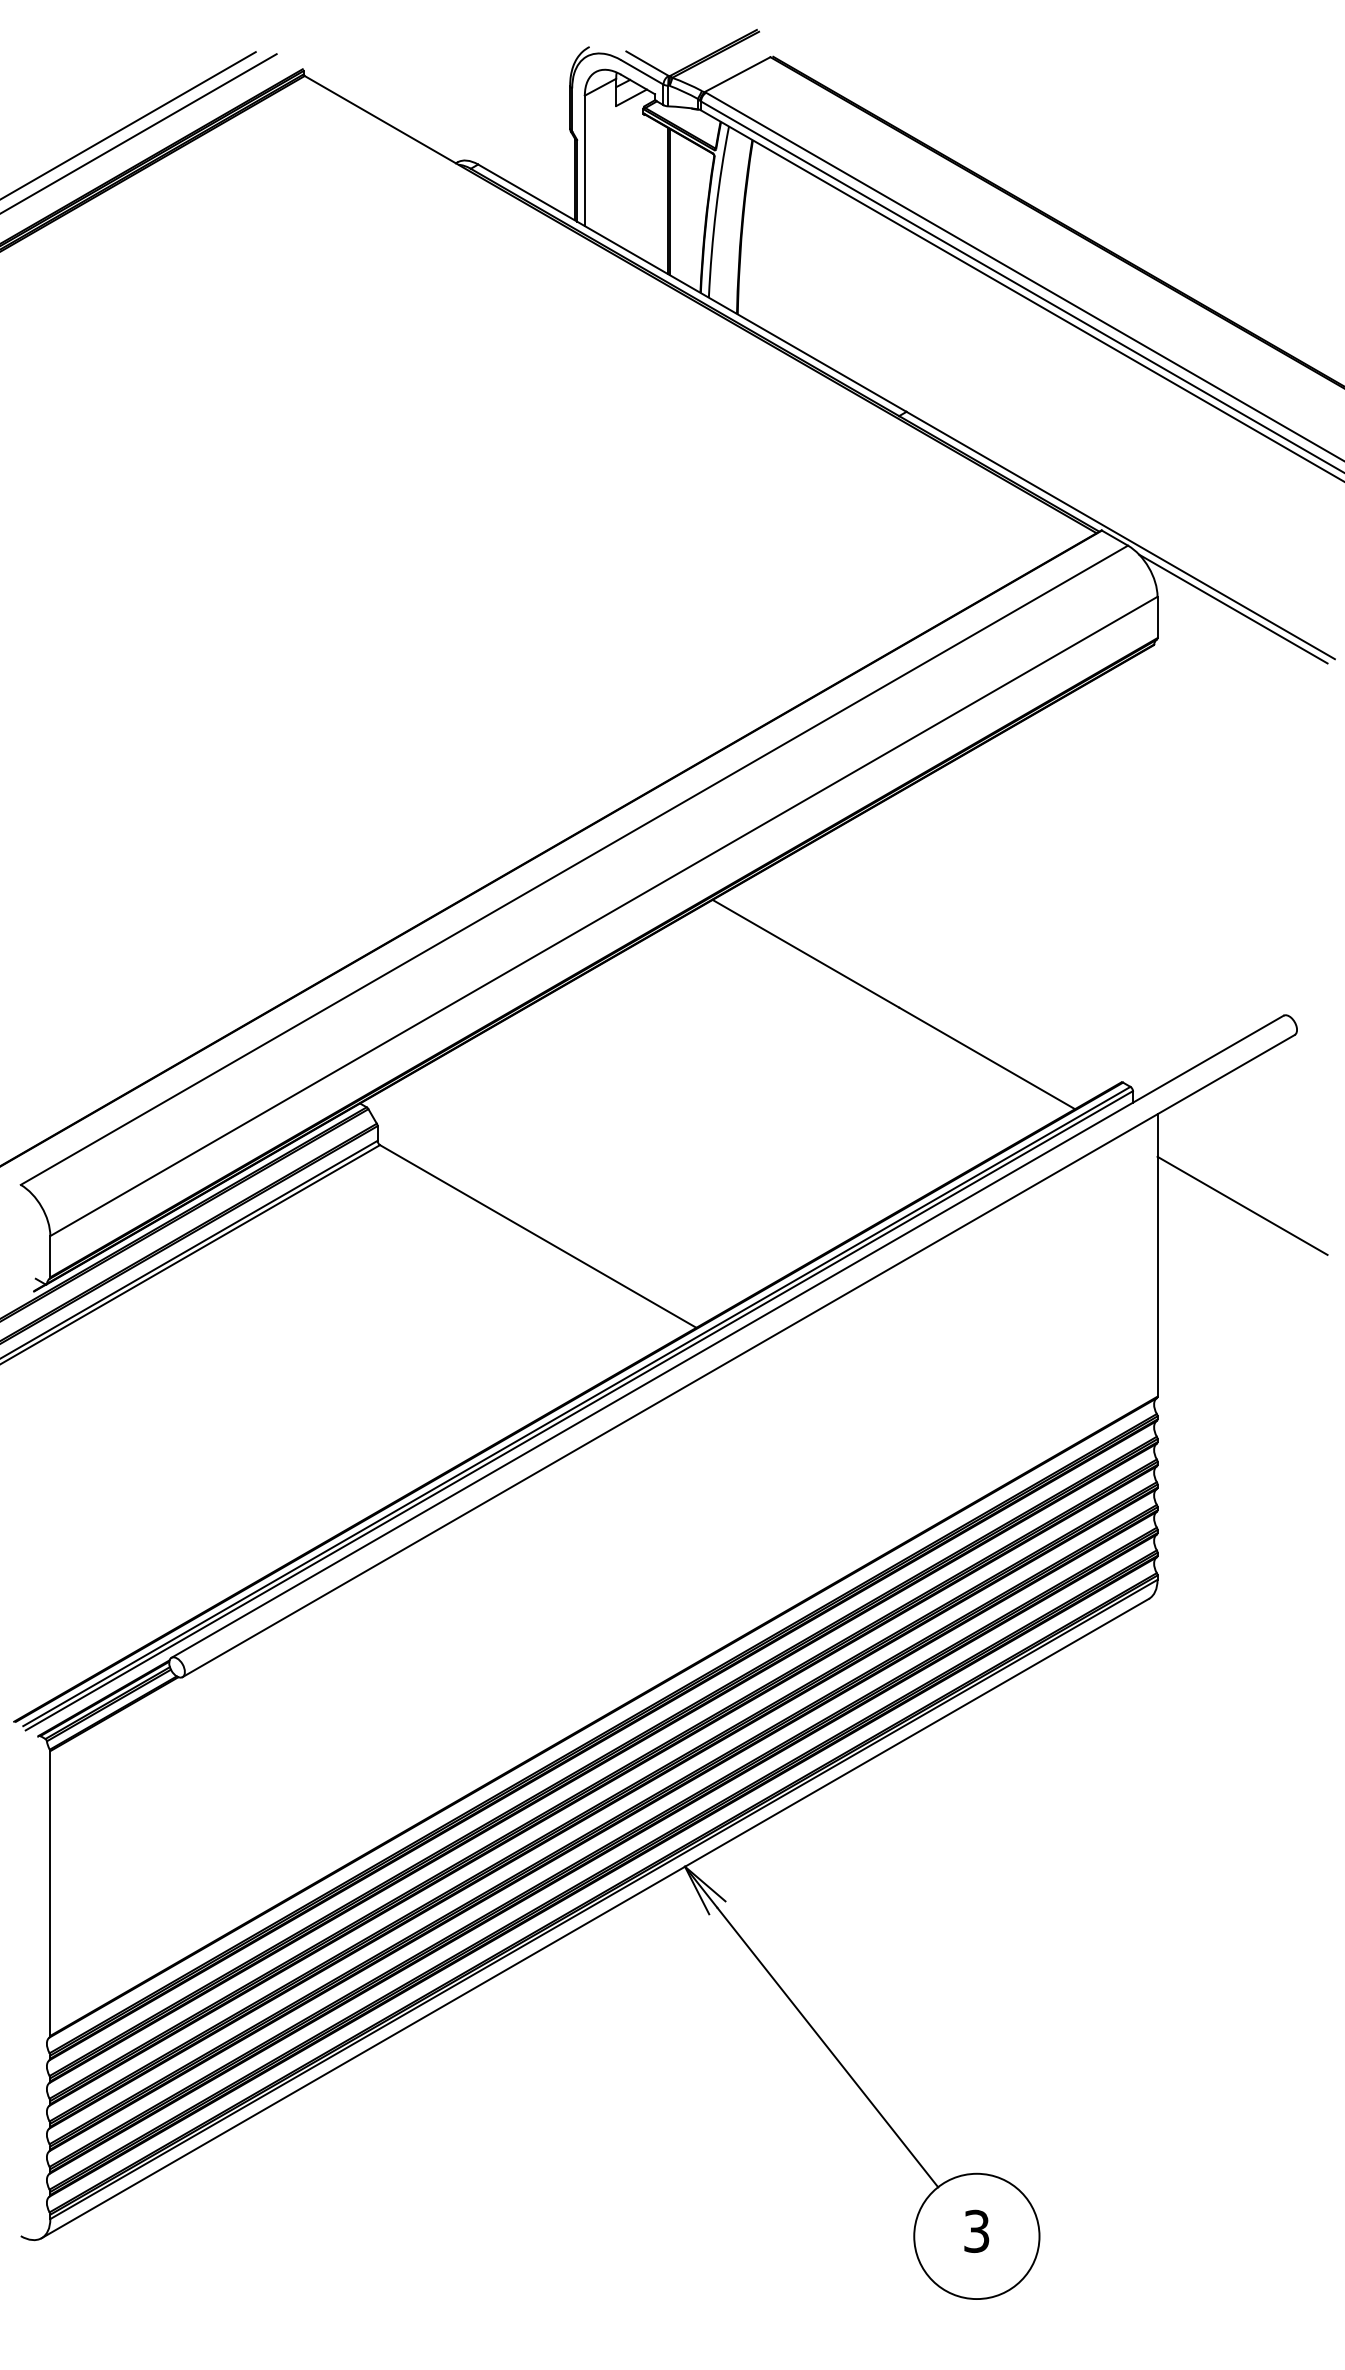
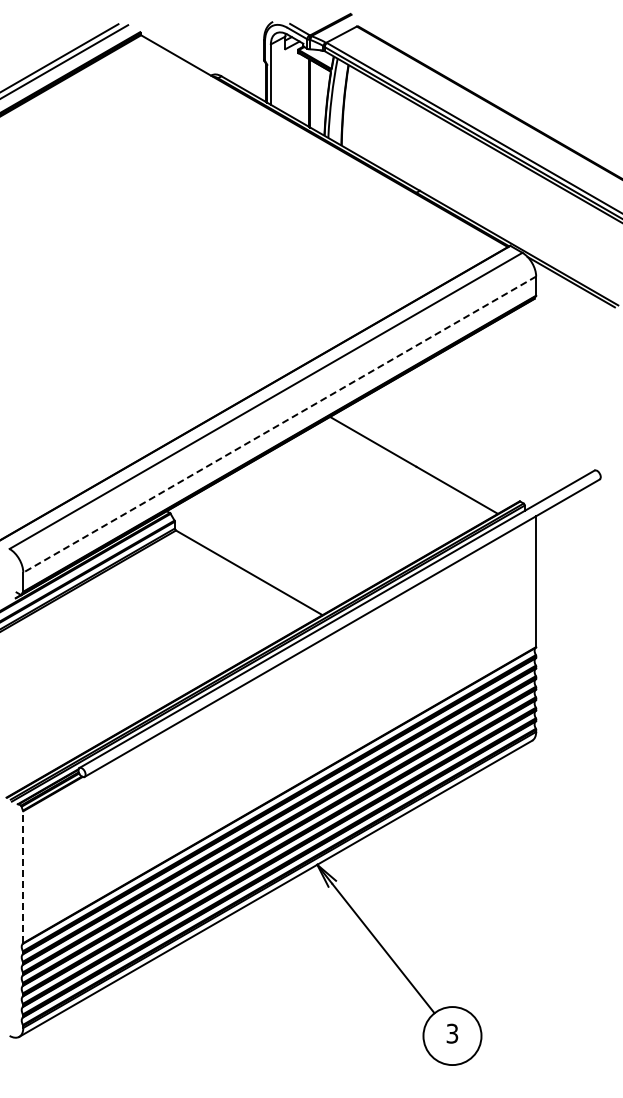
line: (603, 916) -> (279, 424), solid -> dashed
line: (1242, 1205) -> (575, 558), removed
line: (50, 1894) -> (23, 877), solid -> dashed

